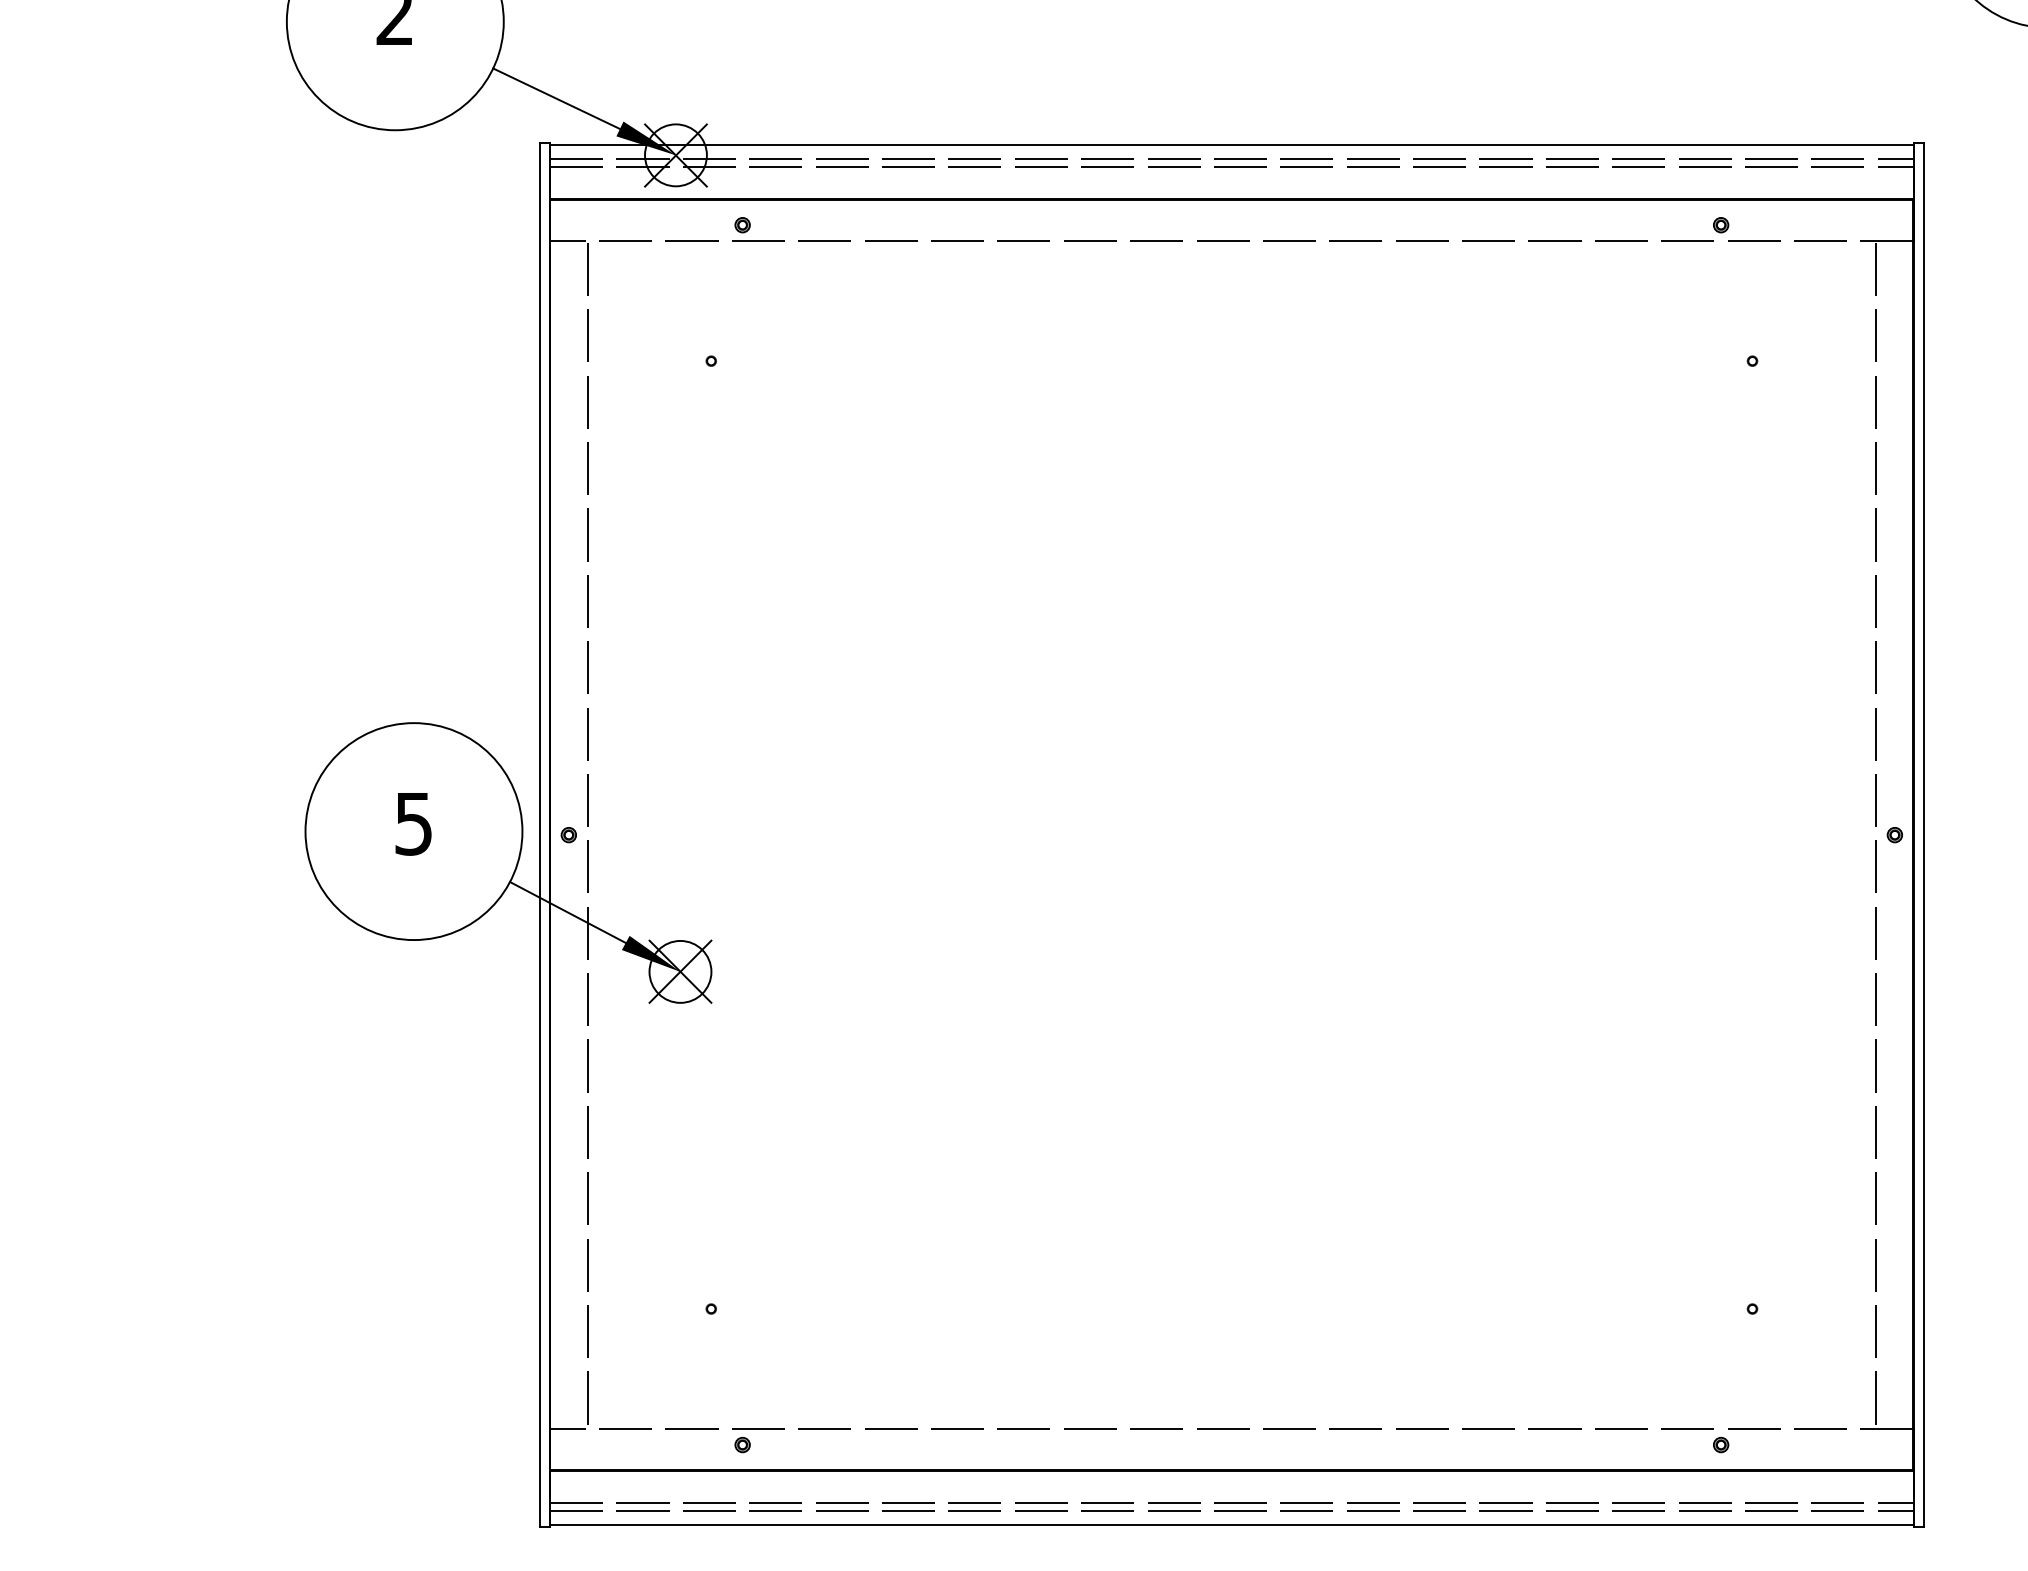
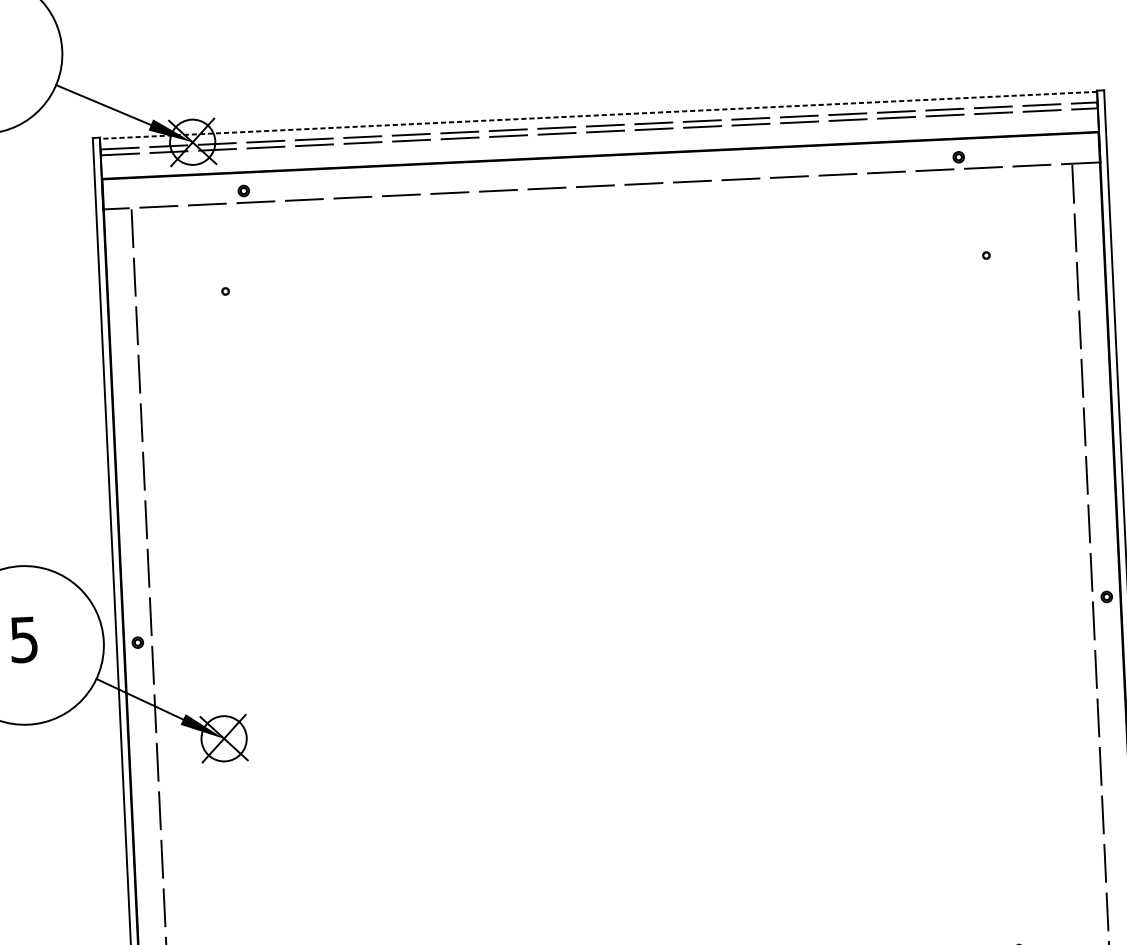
line: (1231, 144) -> (598, 115), solid -> dashed

